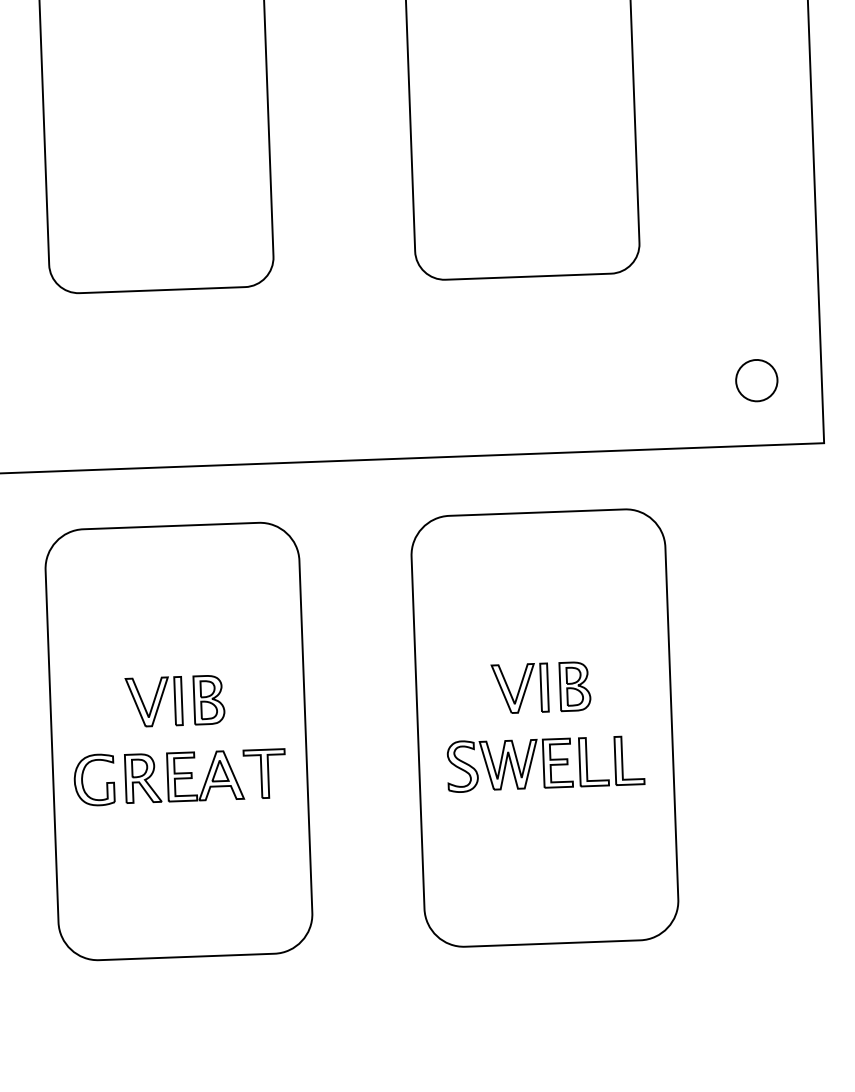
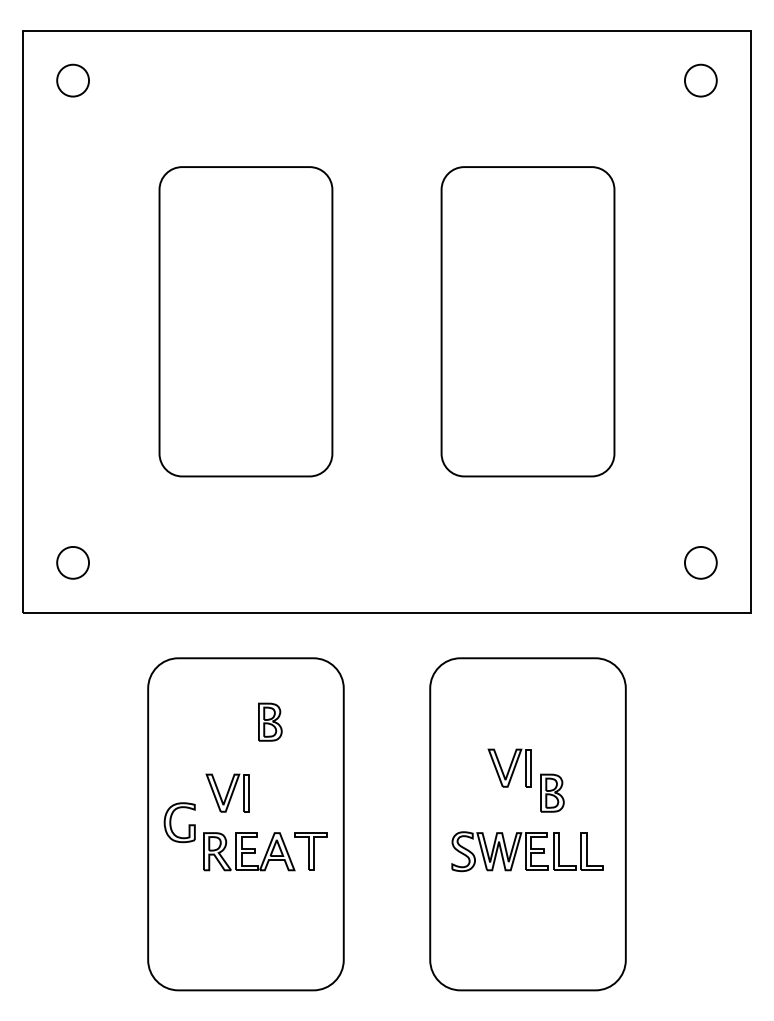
part: (519, 687) -> (509, 767), moved
part: (209, 699) -> (270, 721), moved
part: (83, 780) -> (171, 822), moved

